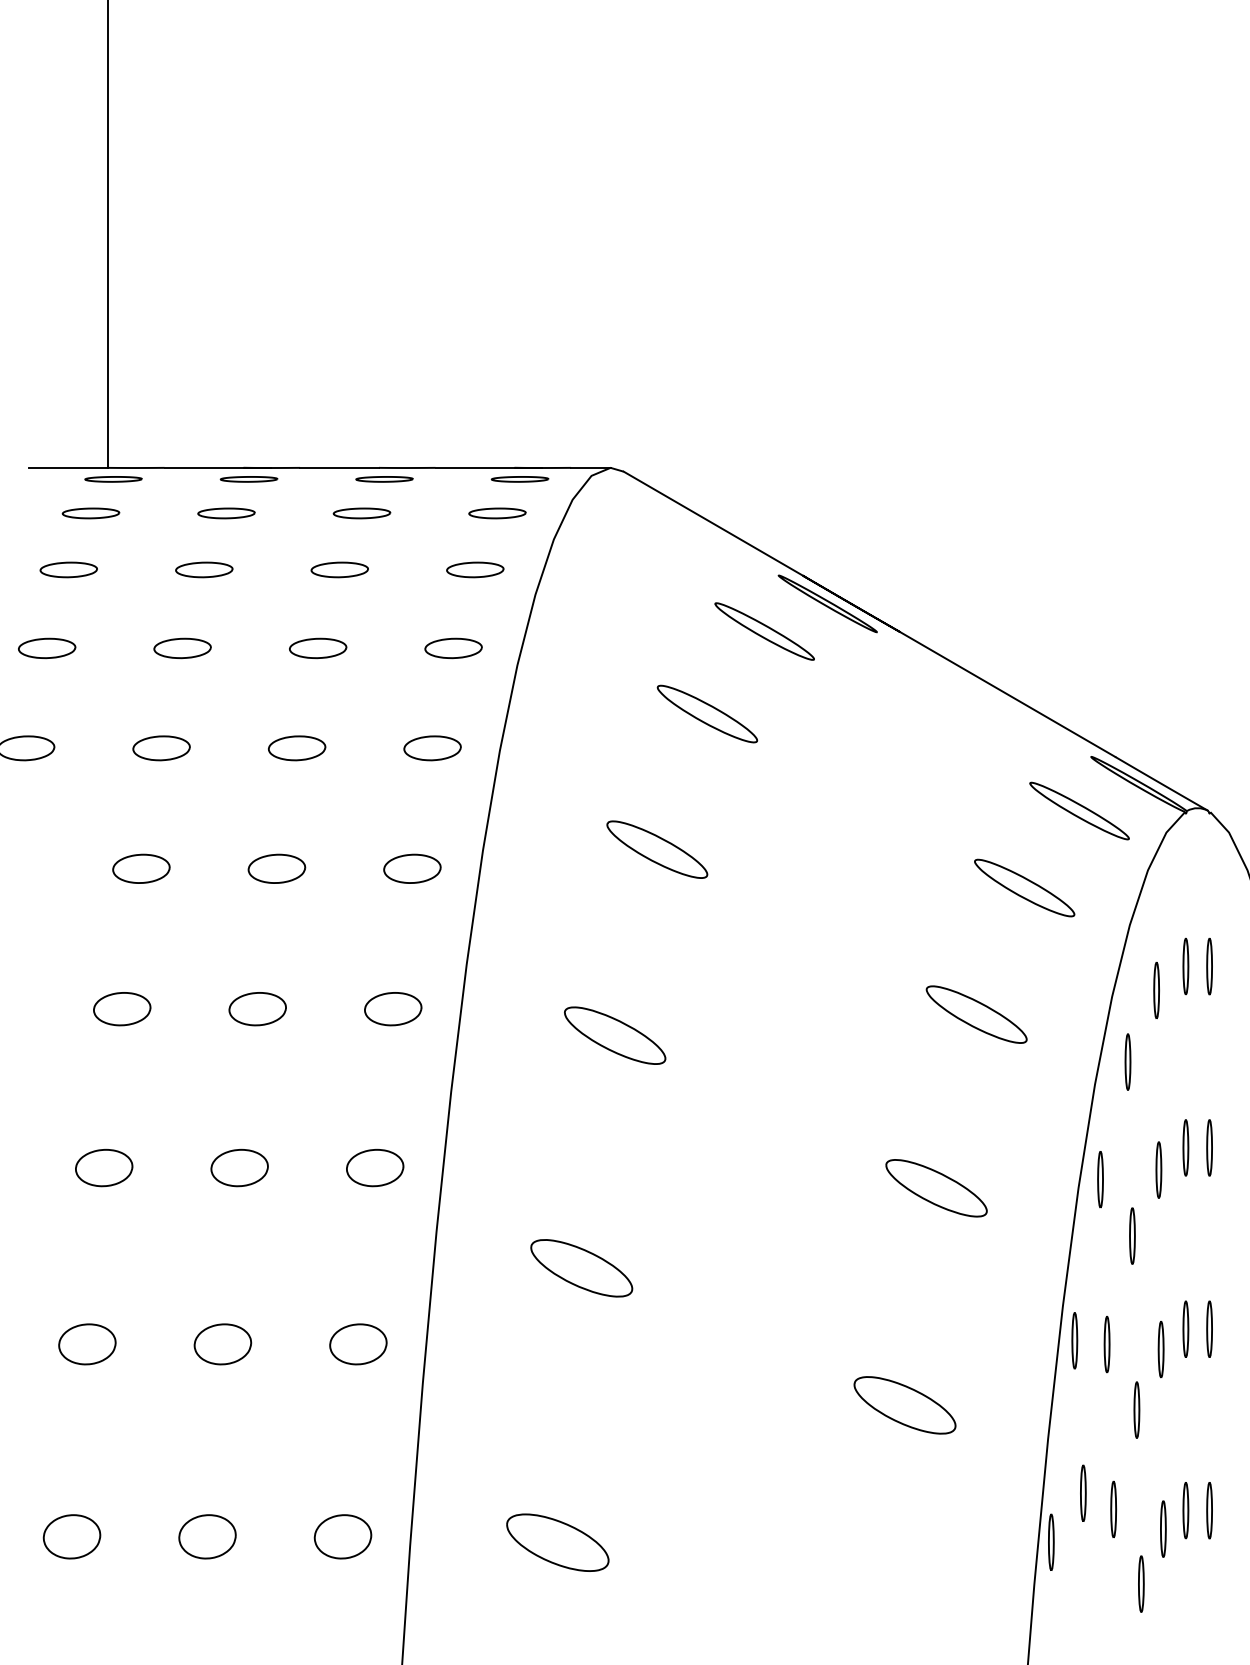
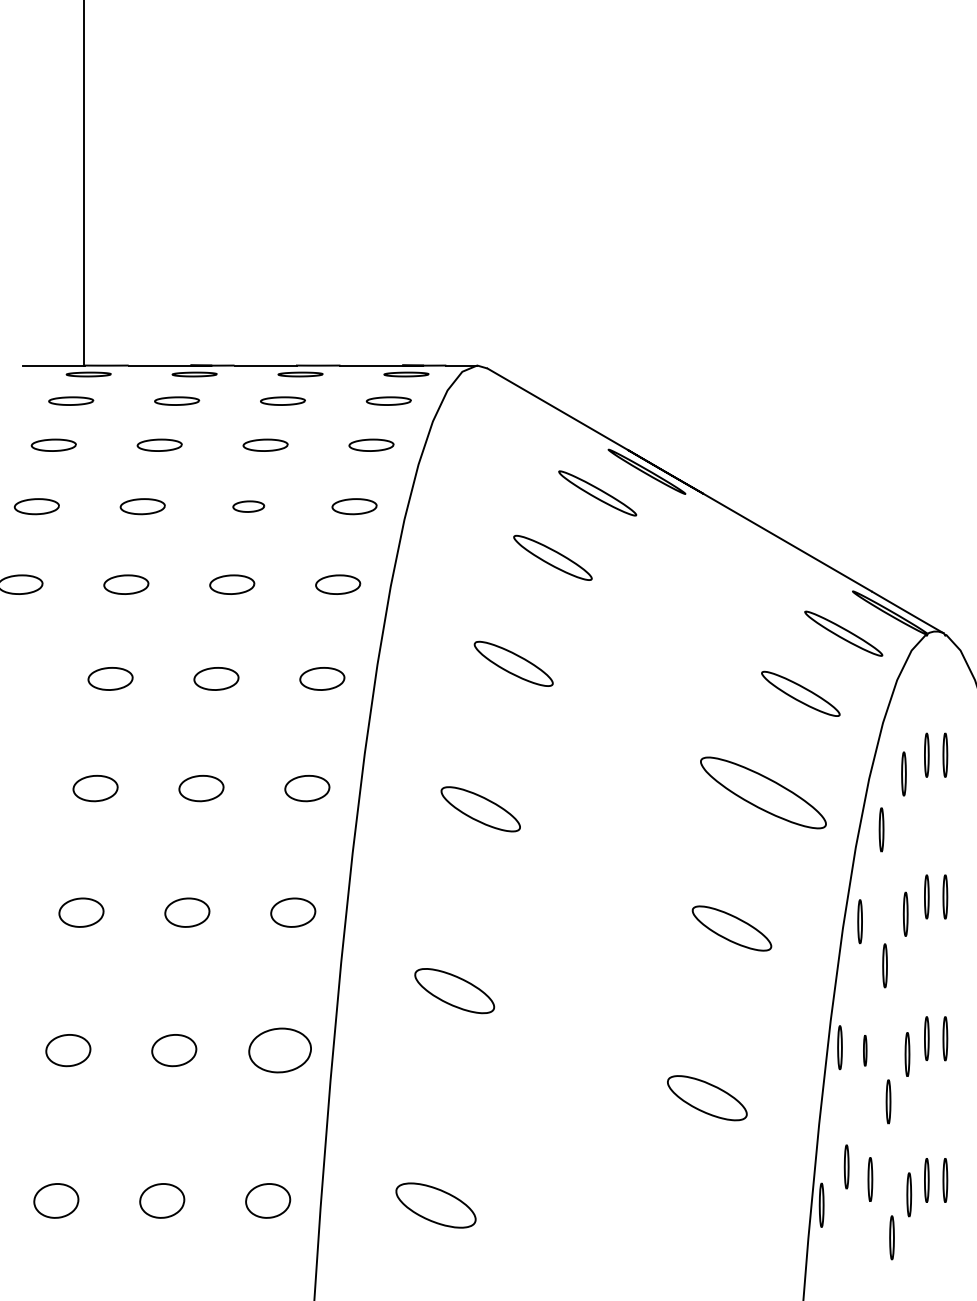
part: (318, 648) -> (248, 506), size x0.7
part: (976, 1014) -> (763, 792), size x1.6
part: (358, 1344) -> (280, 1050), size x1.4
part: (1106, 1344) -> (864, 1050), size x0.7

